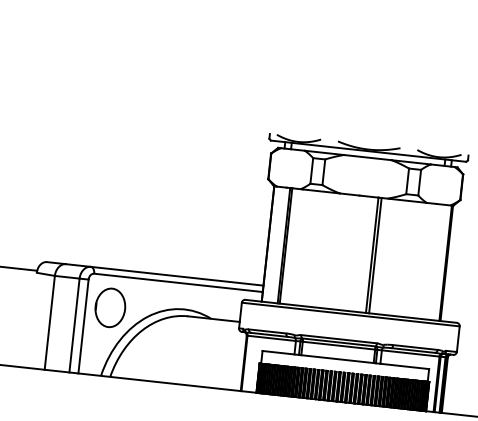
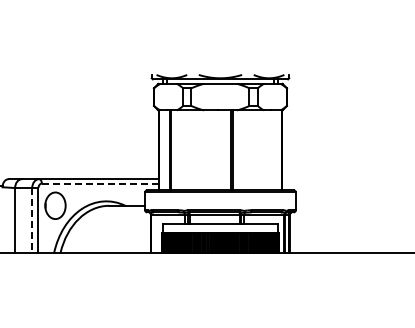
line: (178, 282) -> (100, 183), solid -> dashed
line: (74, 326) -> (32, 221), solid -> dashed

